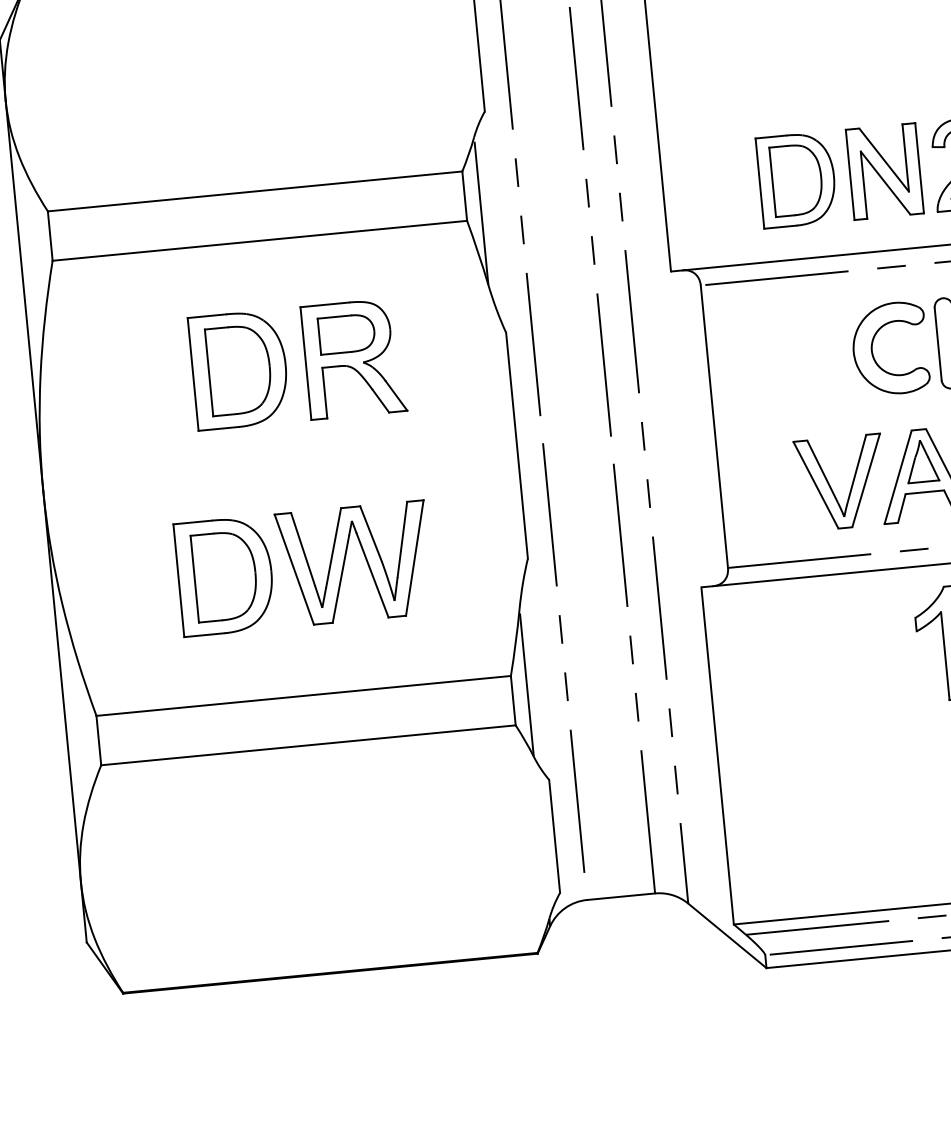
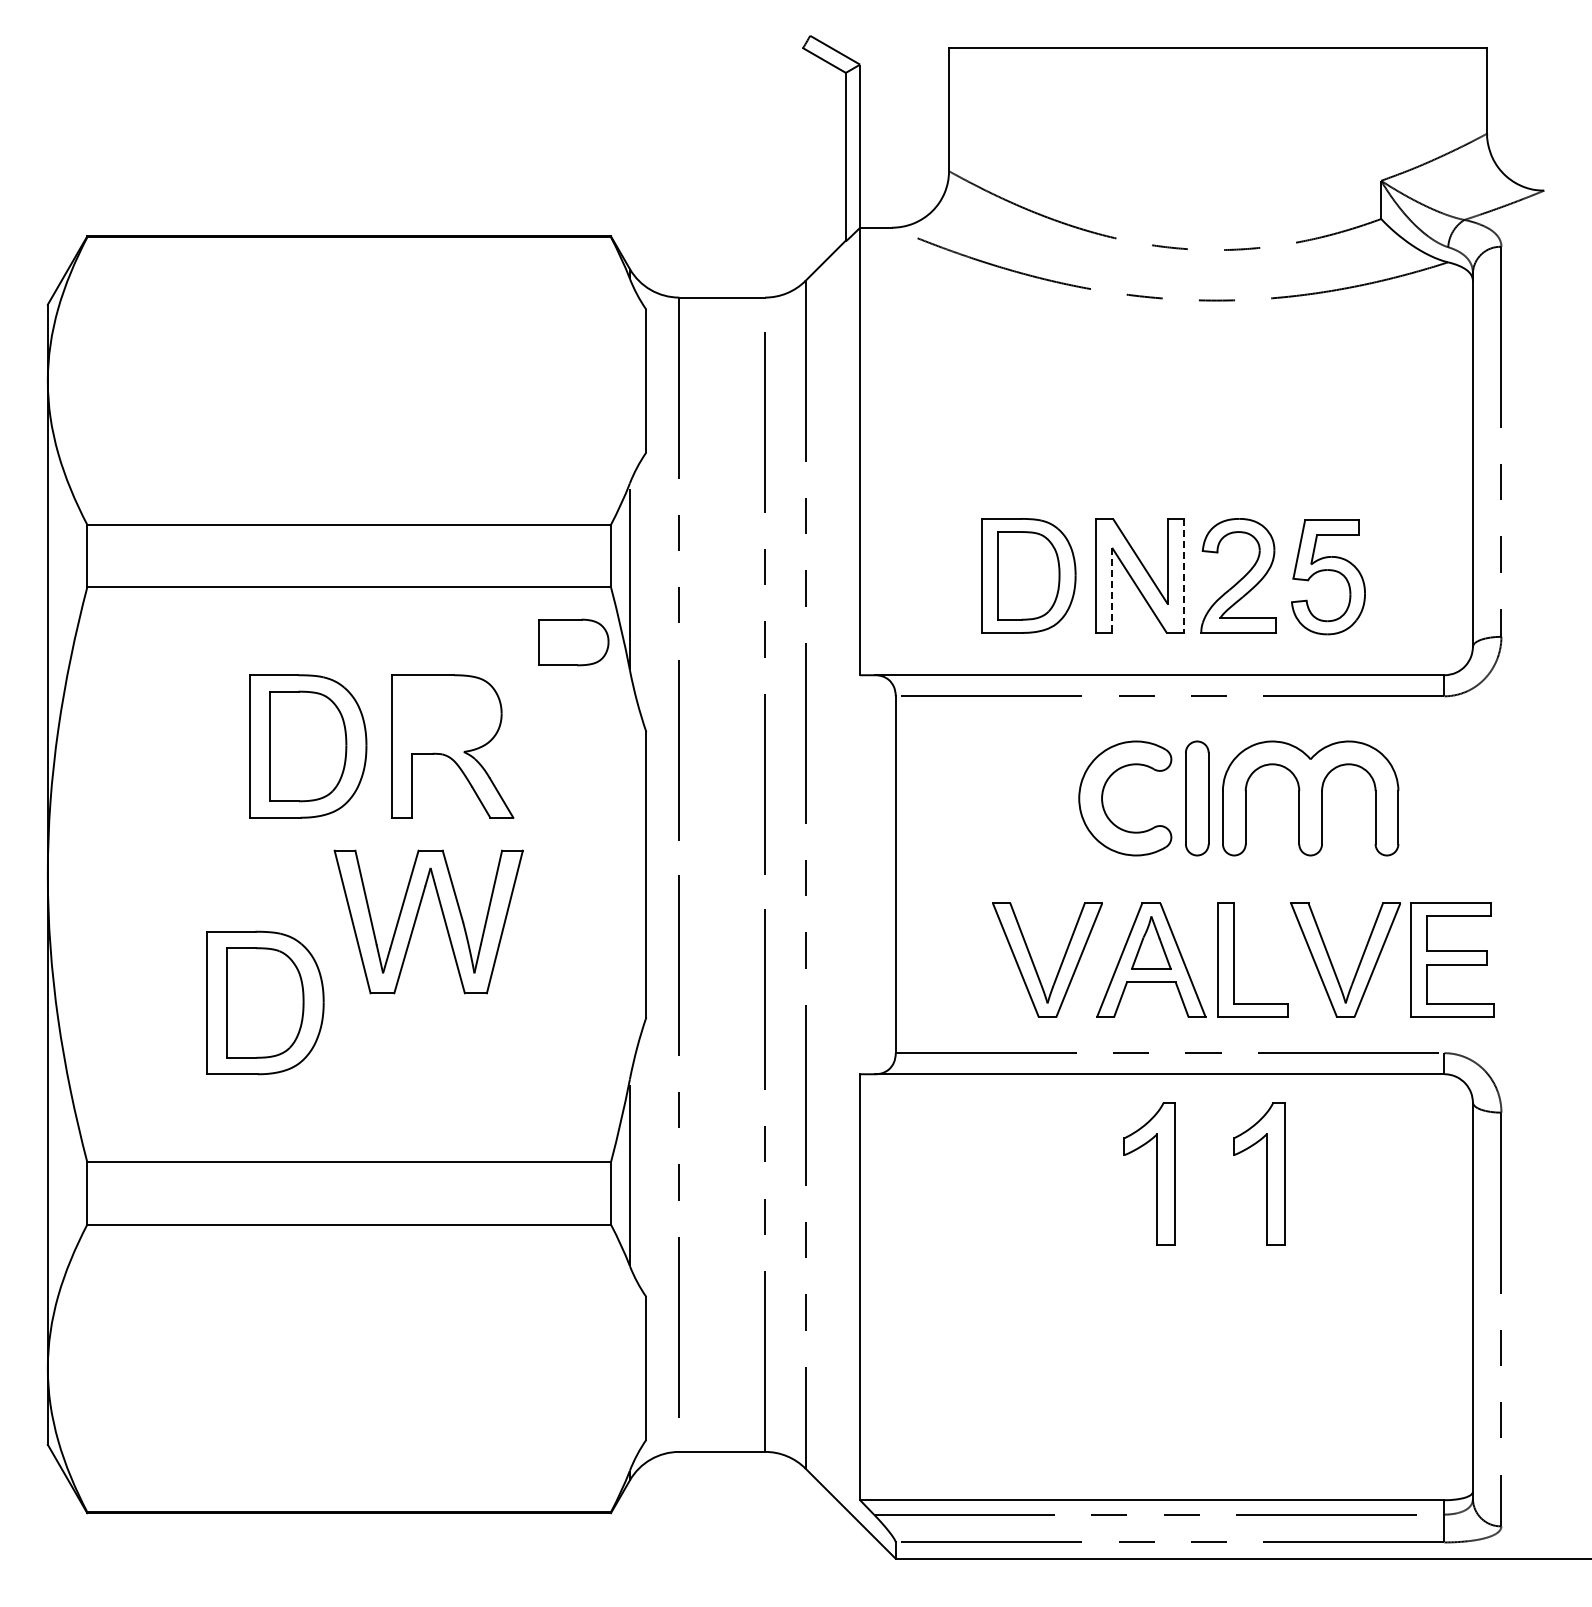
line: (919, 168) -> (1183, 576), solid -> dashed
line: (864, 185) -> (1112, 590), solid -> dashed
part: (346, 334) -> (573, 642), moved
part: (345, 561) -> (417, 917), moved

